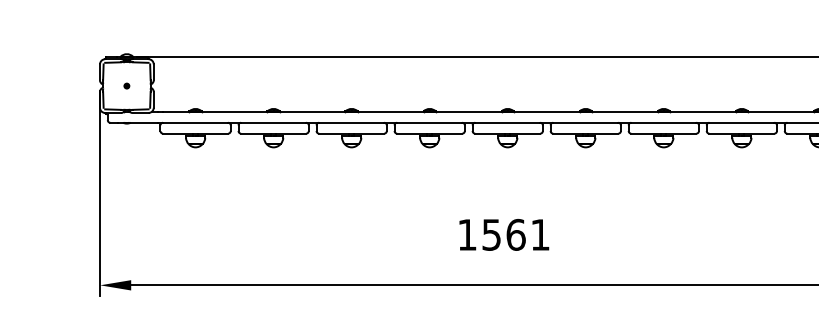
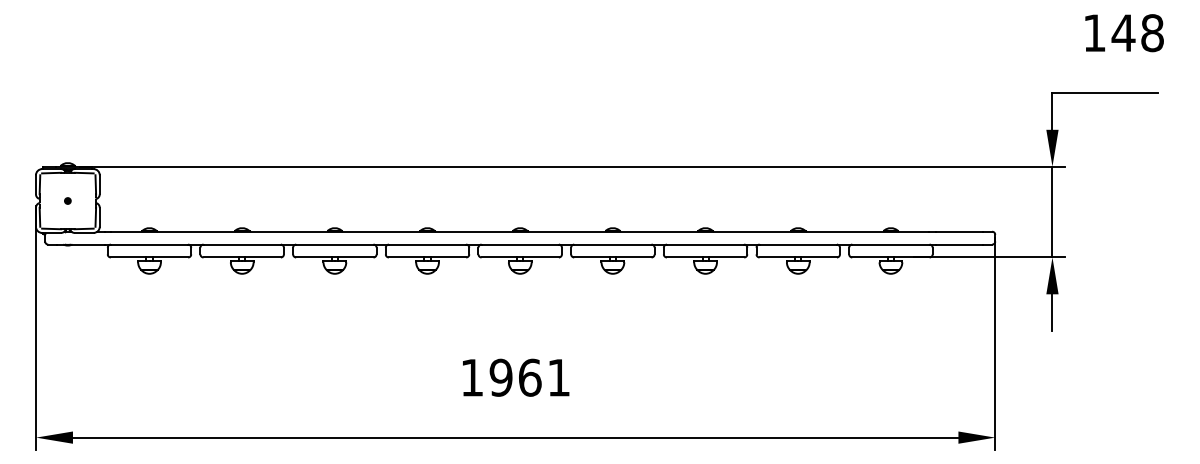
text: (491, 234) -> (500, 377), 1561 -> 1961

